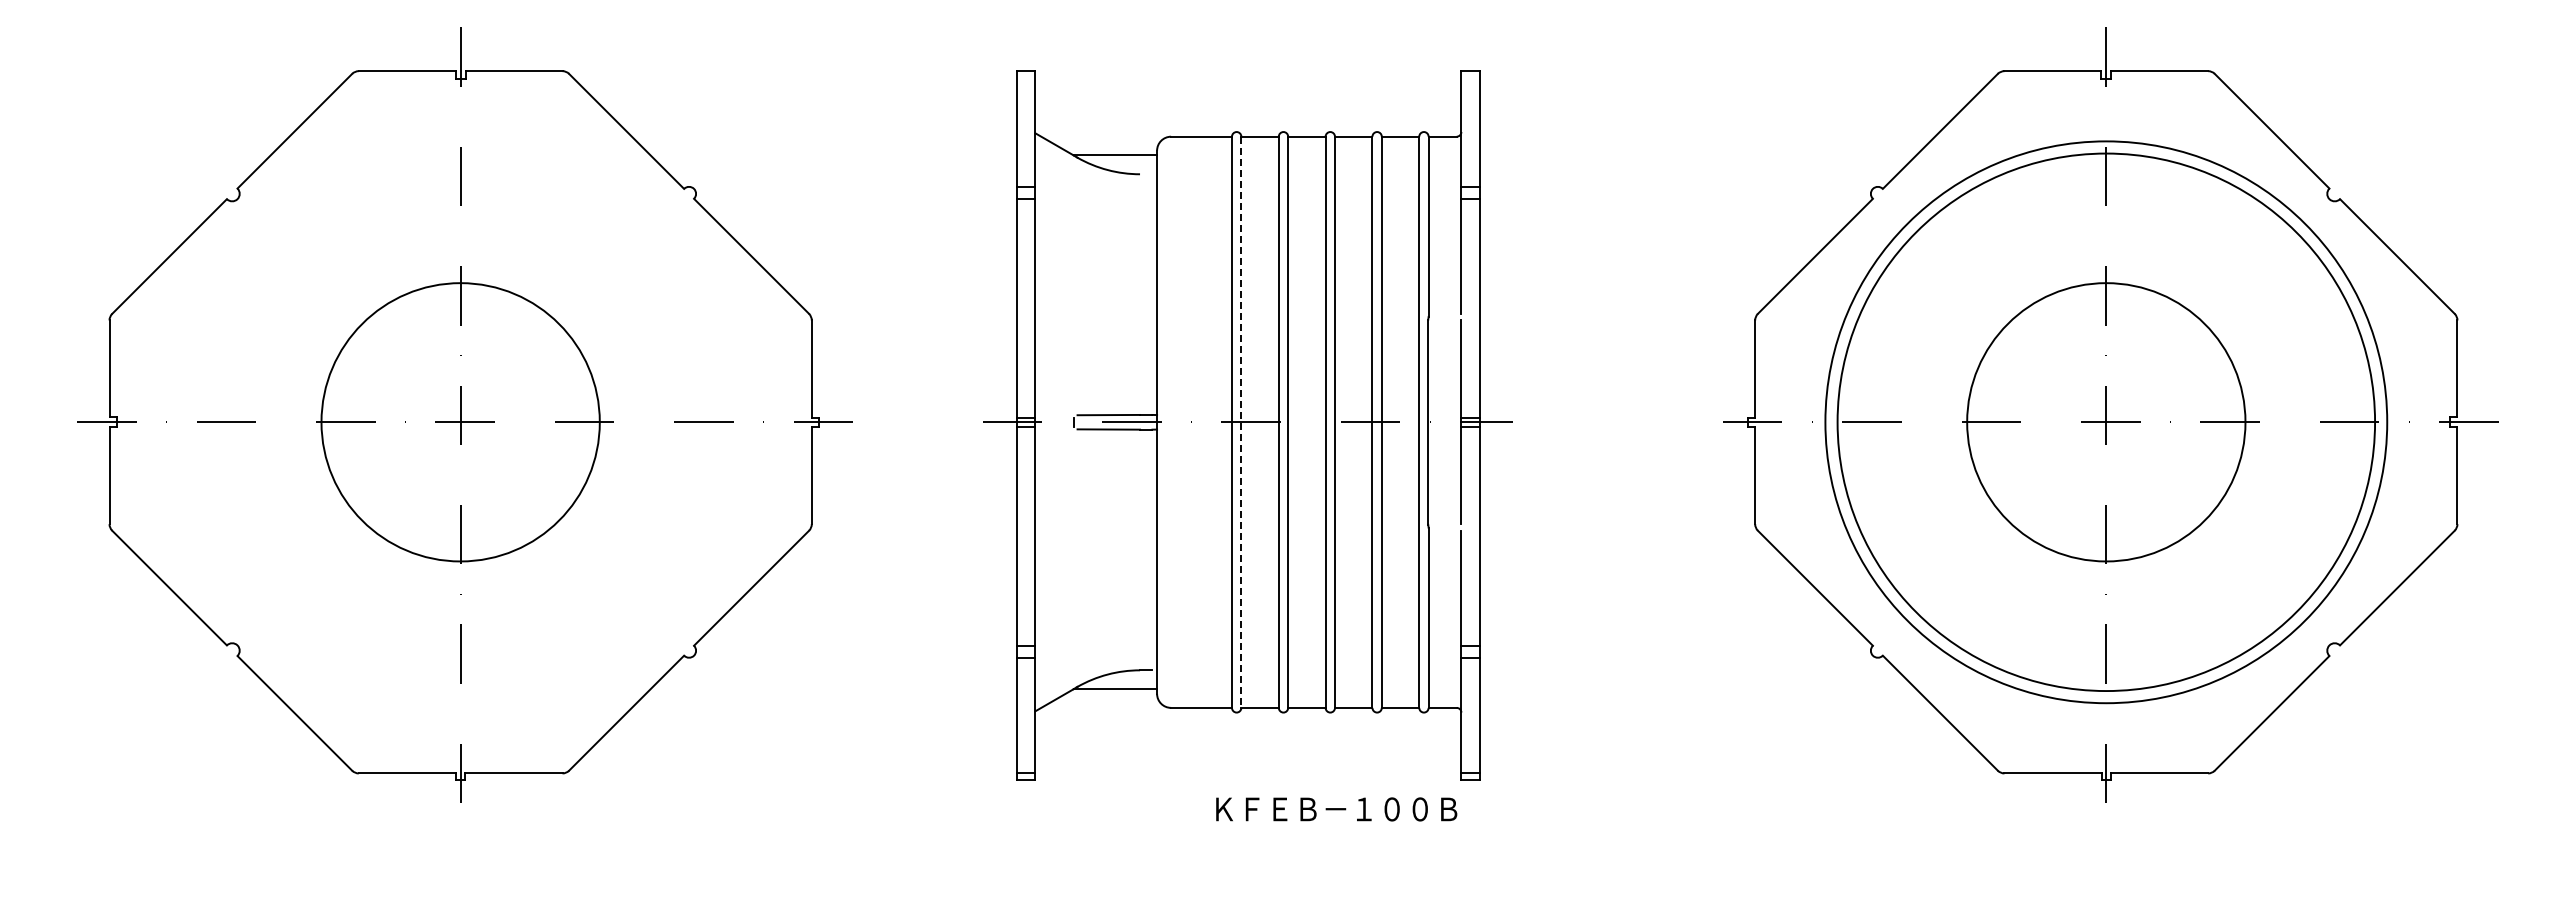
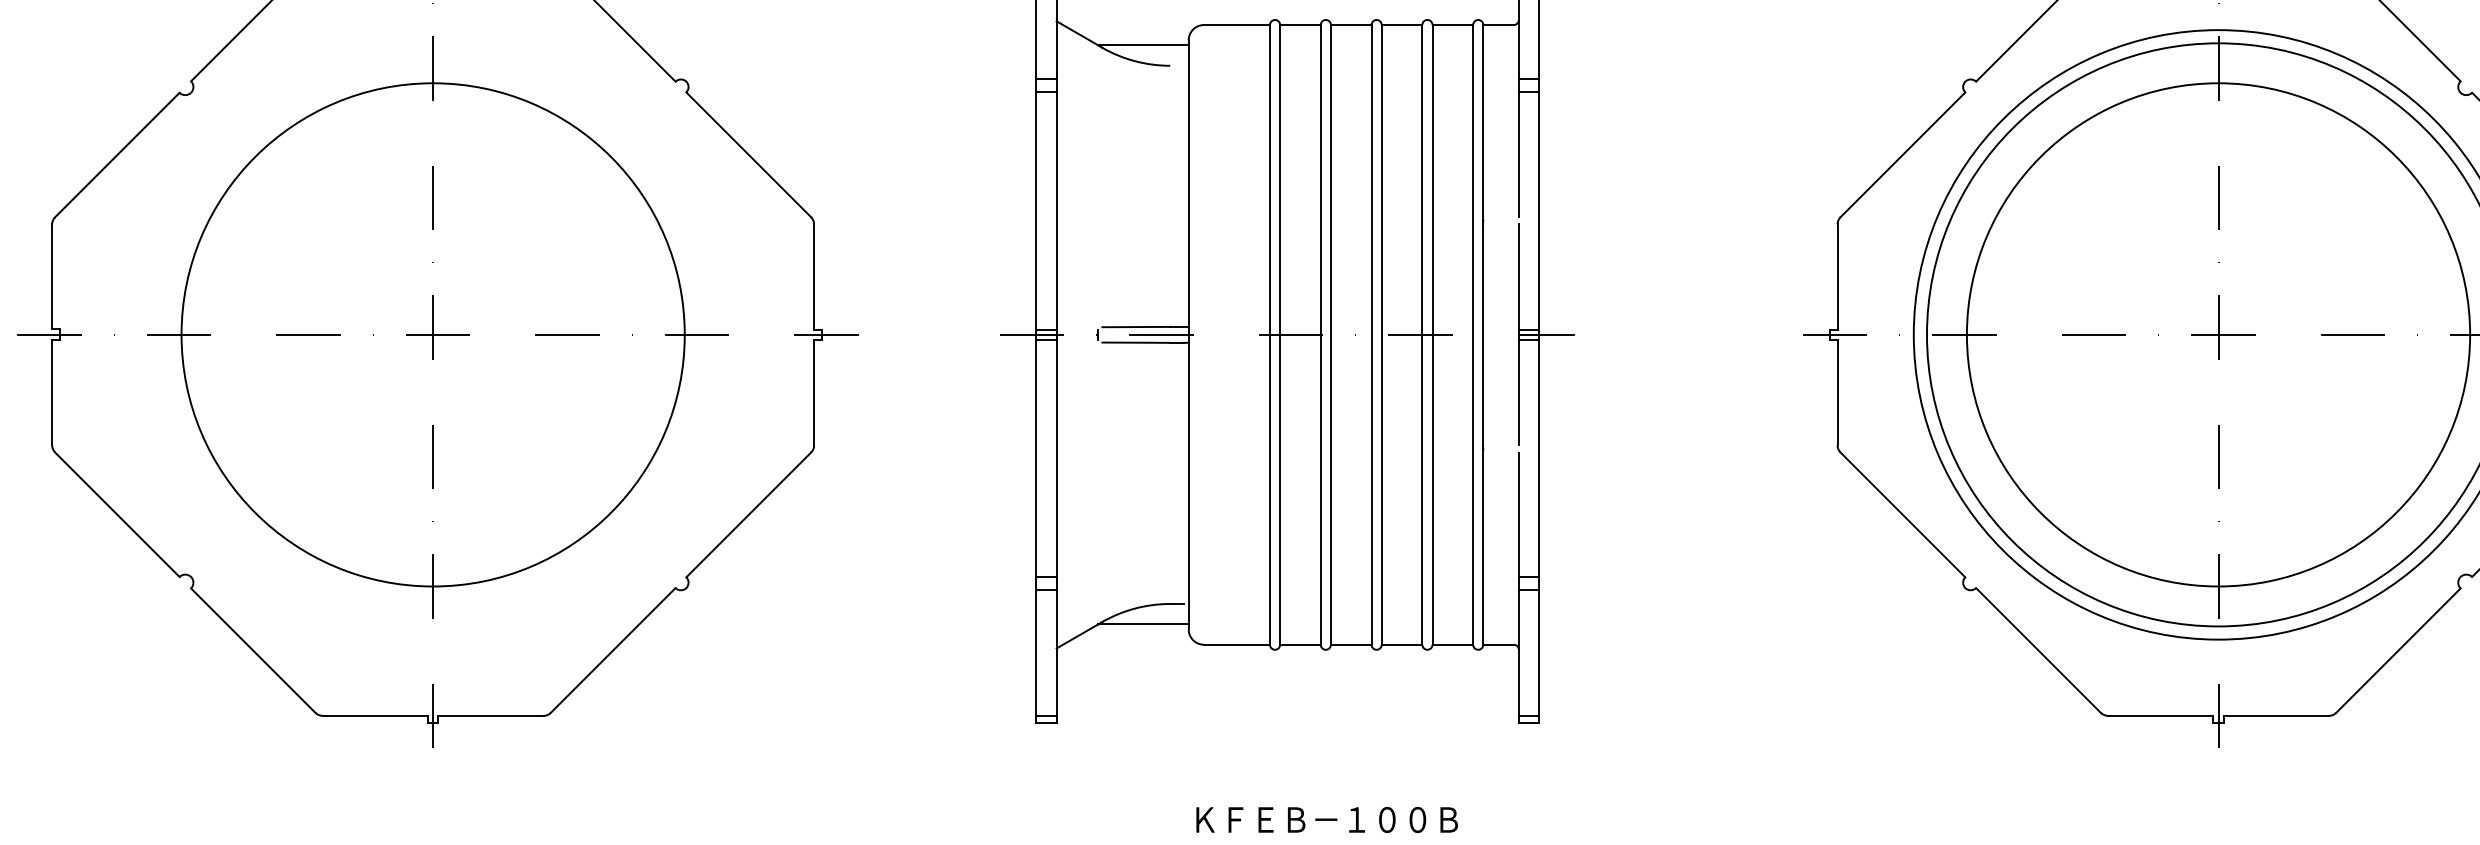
circle: (460, 422) -> (432, 335), size x1.67
line: (1241, 422) -> (1280, 335), dashed -> solid
circle: (2106, 422) -> (2218, 335), size x1.67
text: (1336, 809) -> (1326, 820), moved

